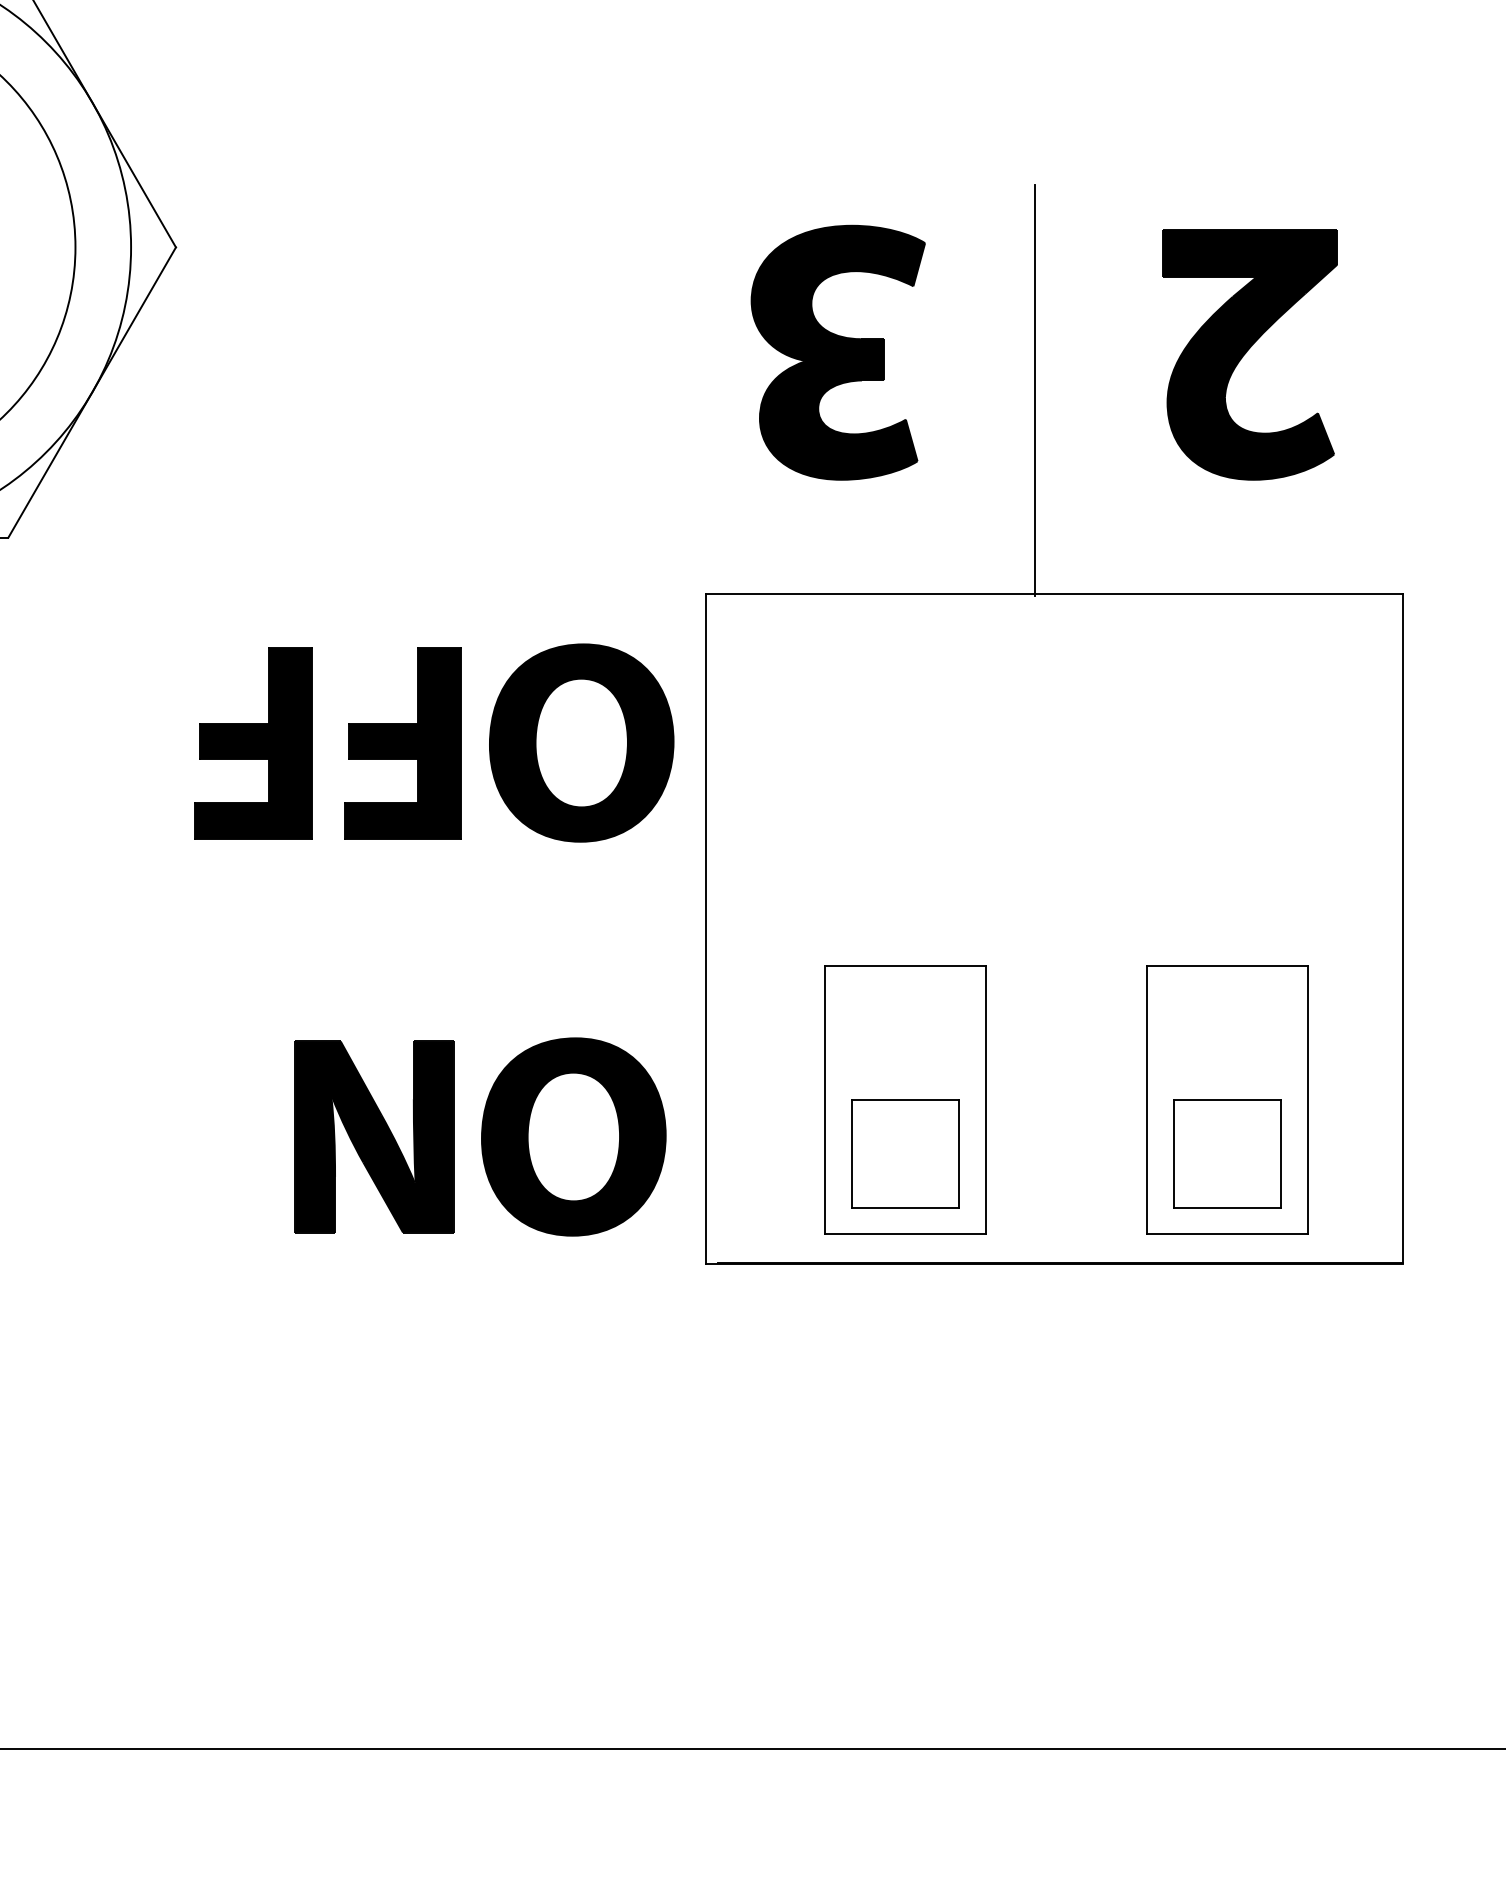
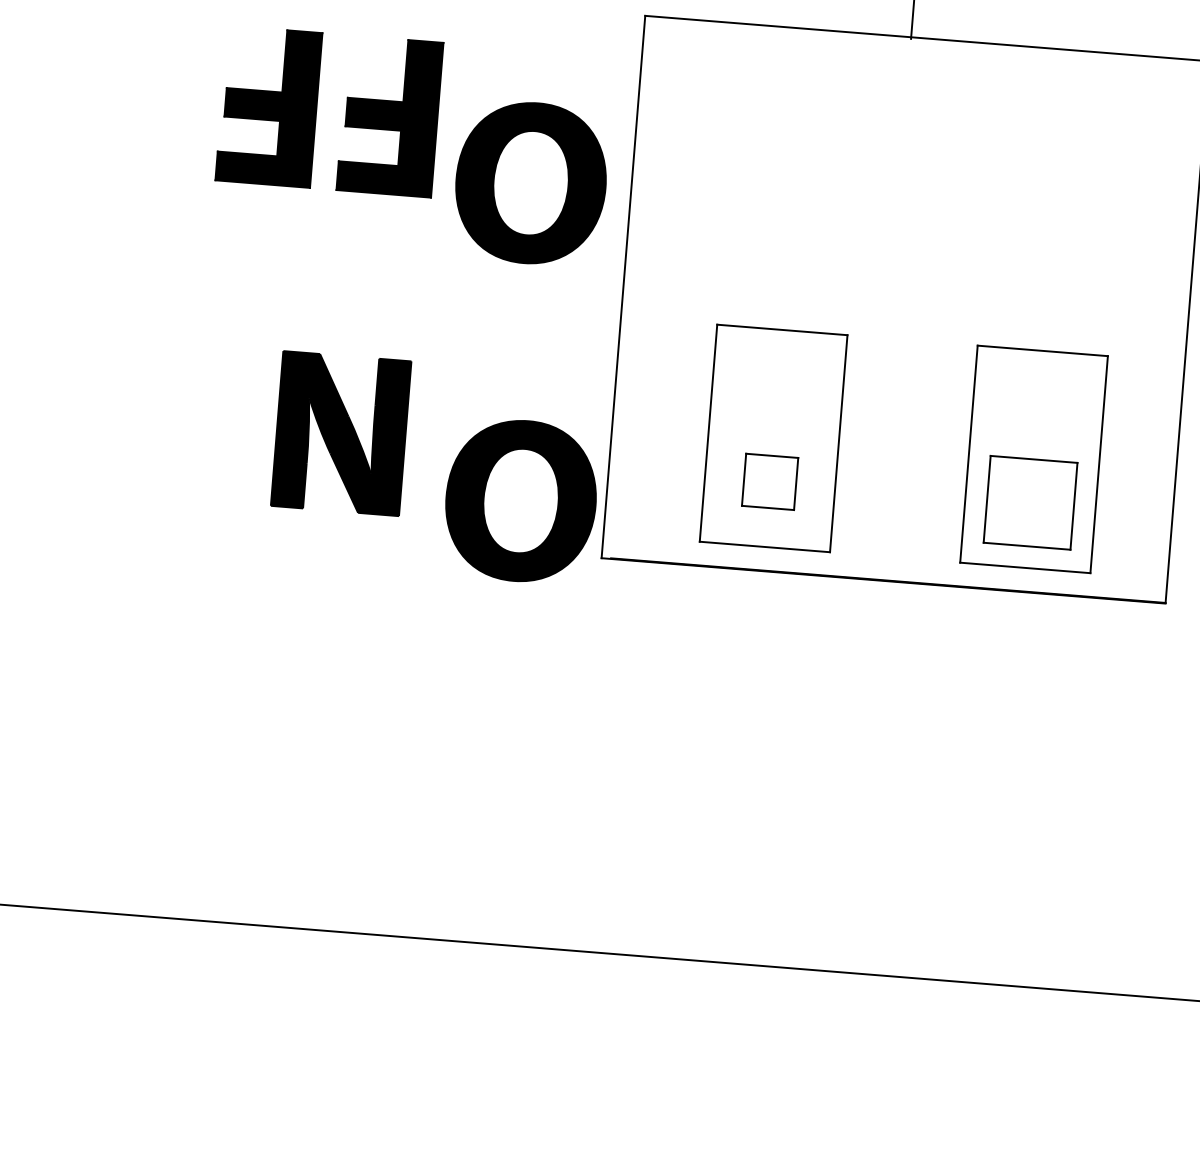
part: (581, 742) -> (530, 182), moved
part: (573, 1136) -> (520, 500), moved
part: (905, 1153) -> (770, 481), size x0.6

